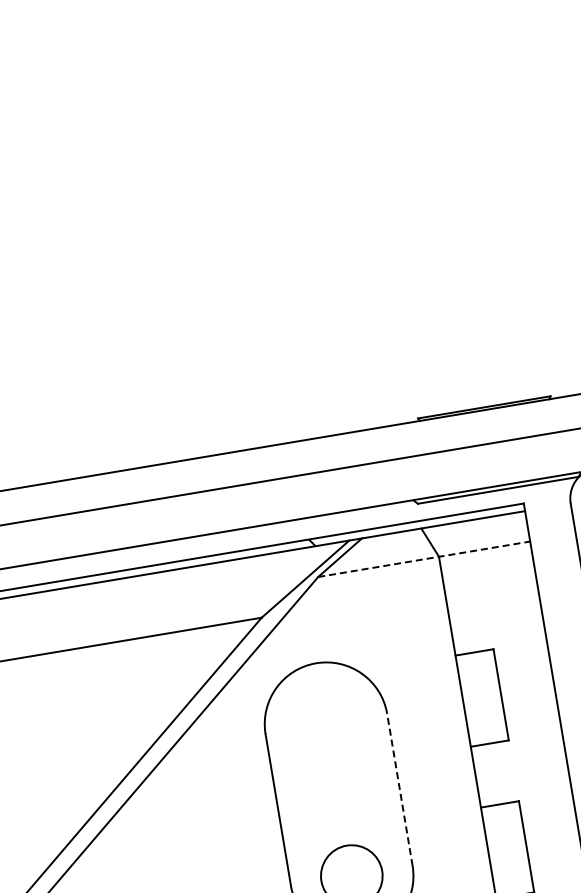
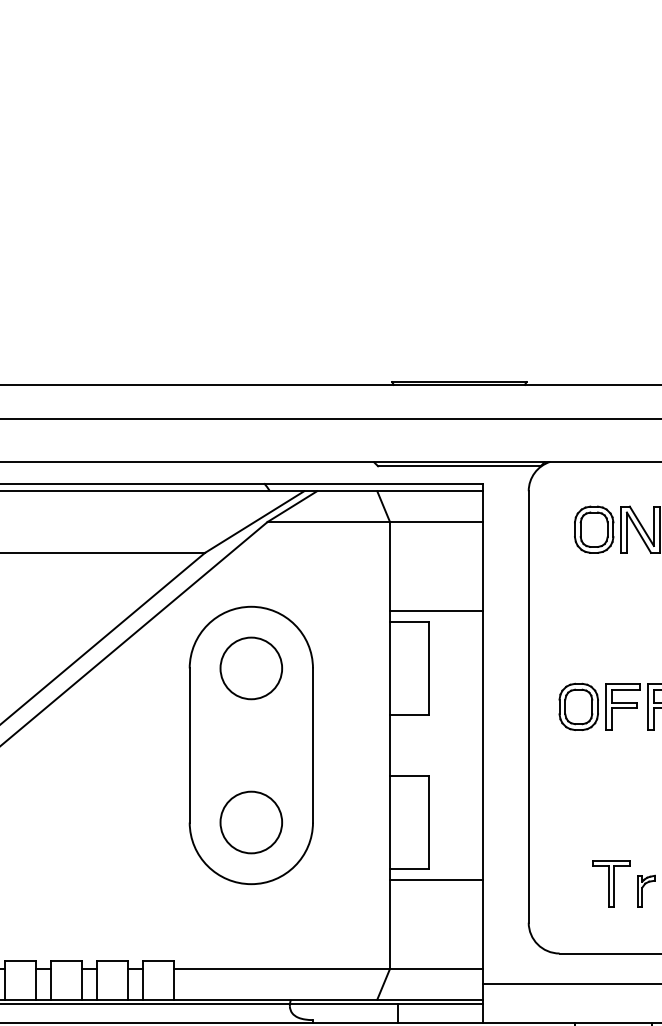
line: (424, 559) -> (375, 522), dashed -> solid
line: (499, 636) -> (436, 610), added
circle: (326, 724) -> (251, 668), added
line: (399, 788) -> (312, 744), dashed -> solid

